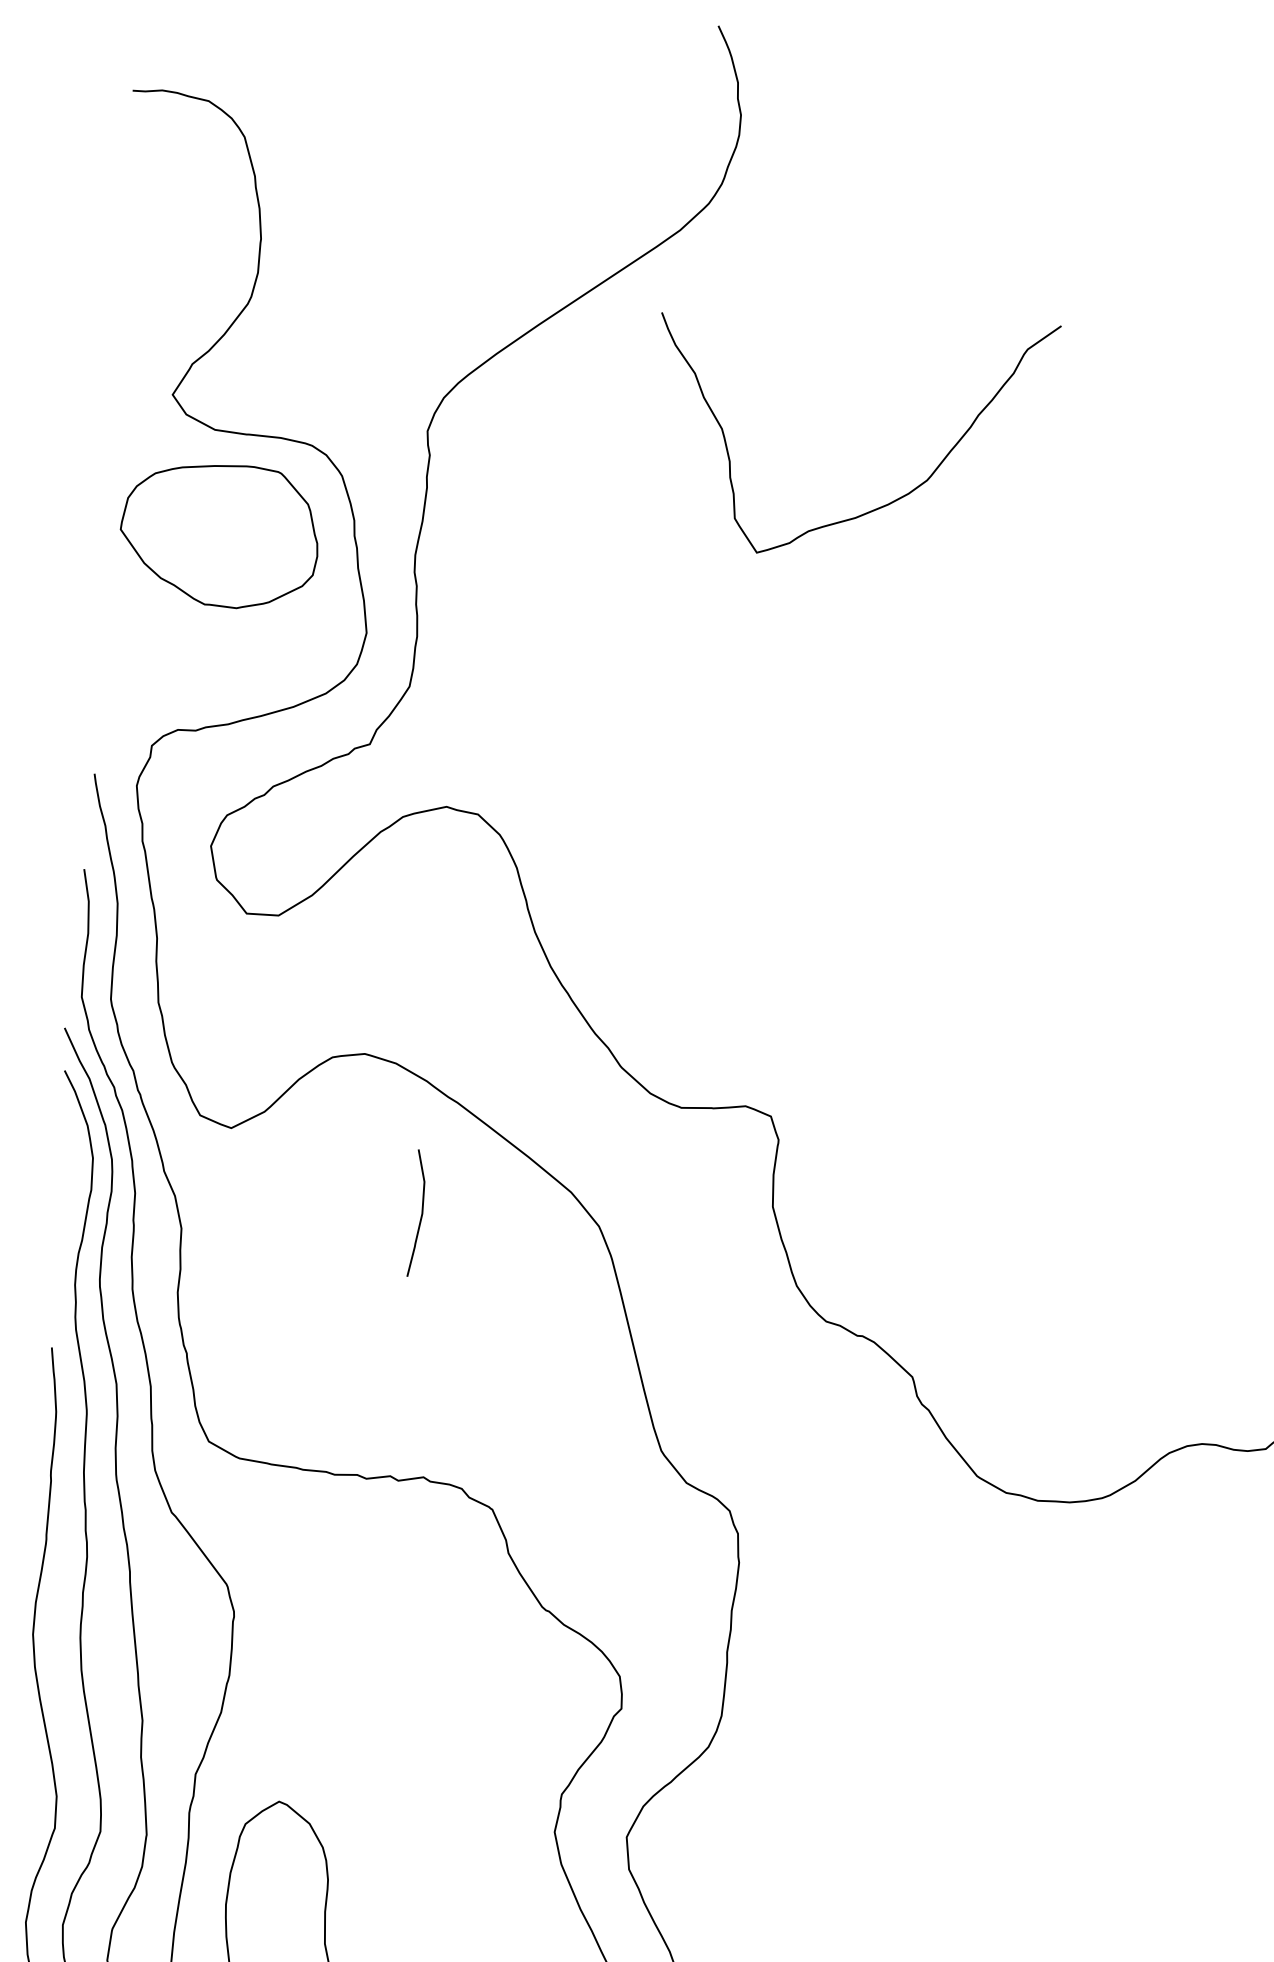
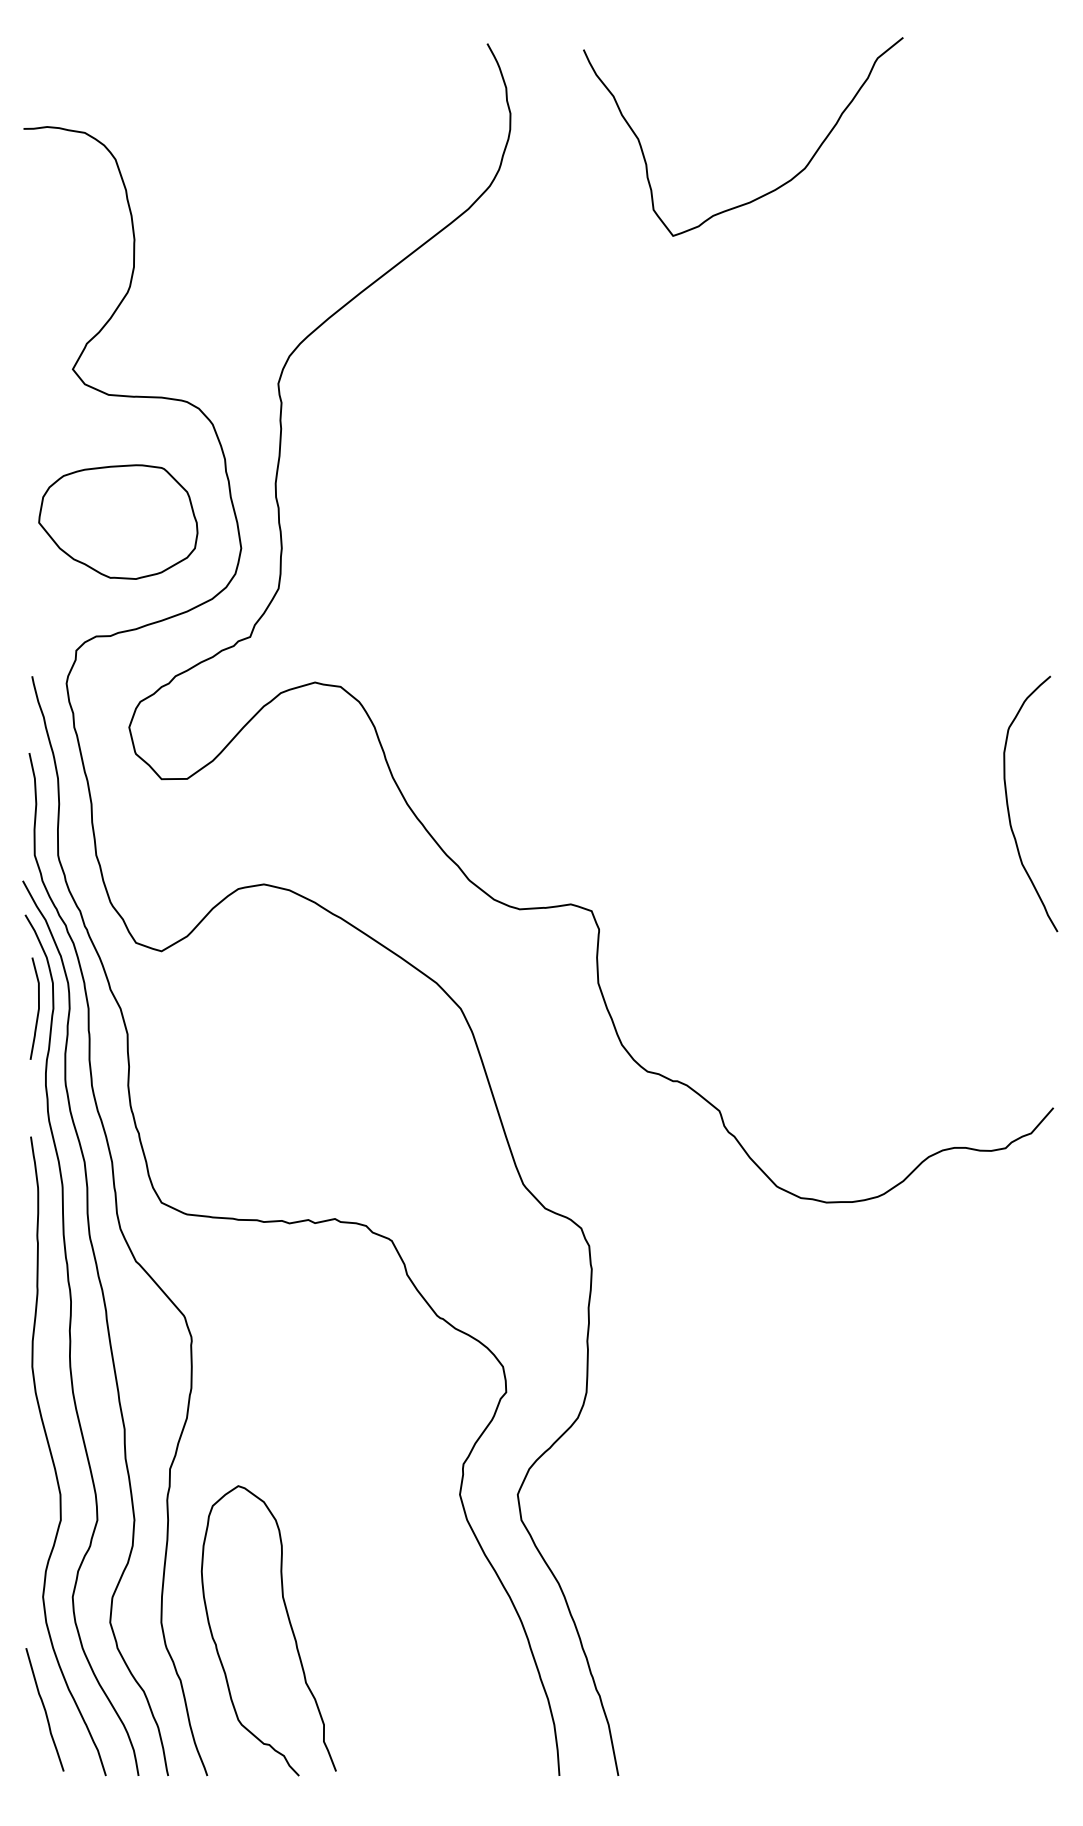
curve: (883, 504) -> (771, 190), moved
part: (219, 534) -> (118, 521), moved
curve: (420, 1215) -> (37, 1010), moved

